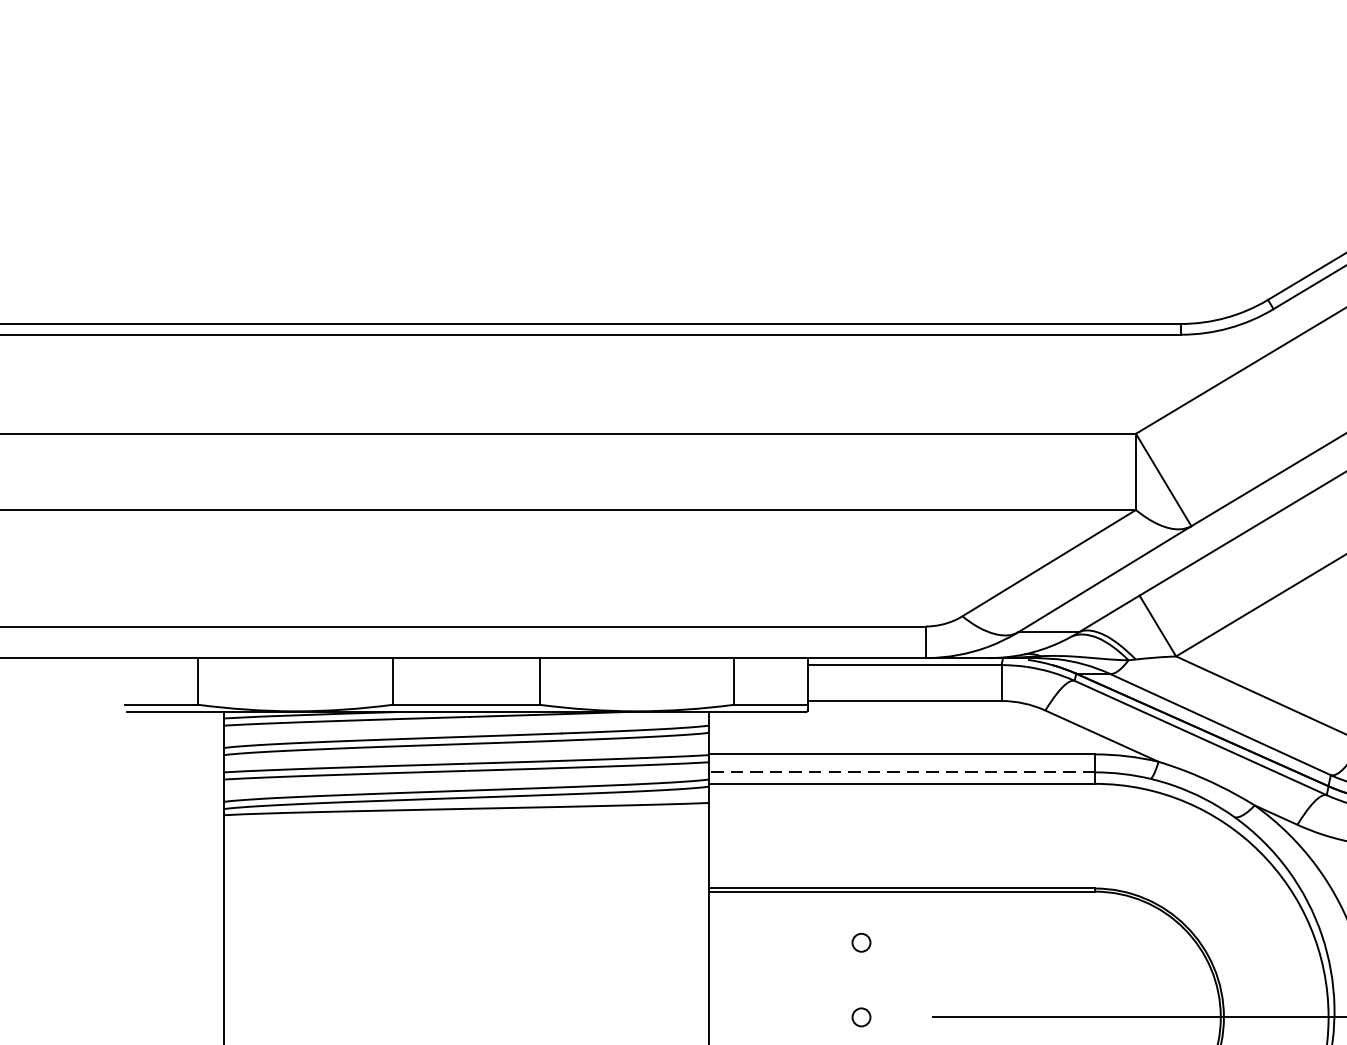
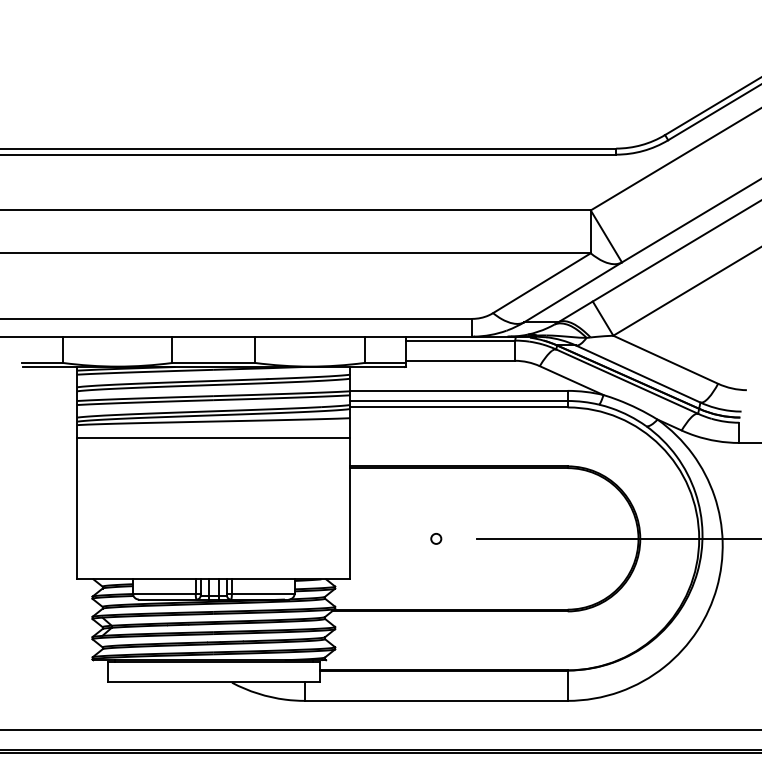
line: (902, 771) -> (459, 400), dashed -> solid
line: (465, 837) -> (213, 437), added
circle: (861, 942) -> (436, 496), removed

